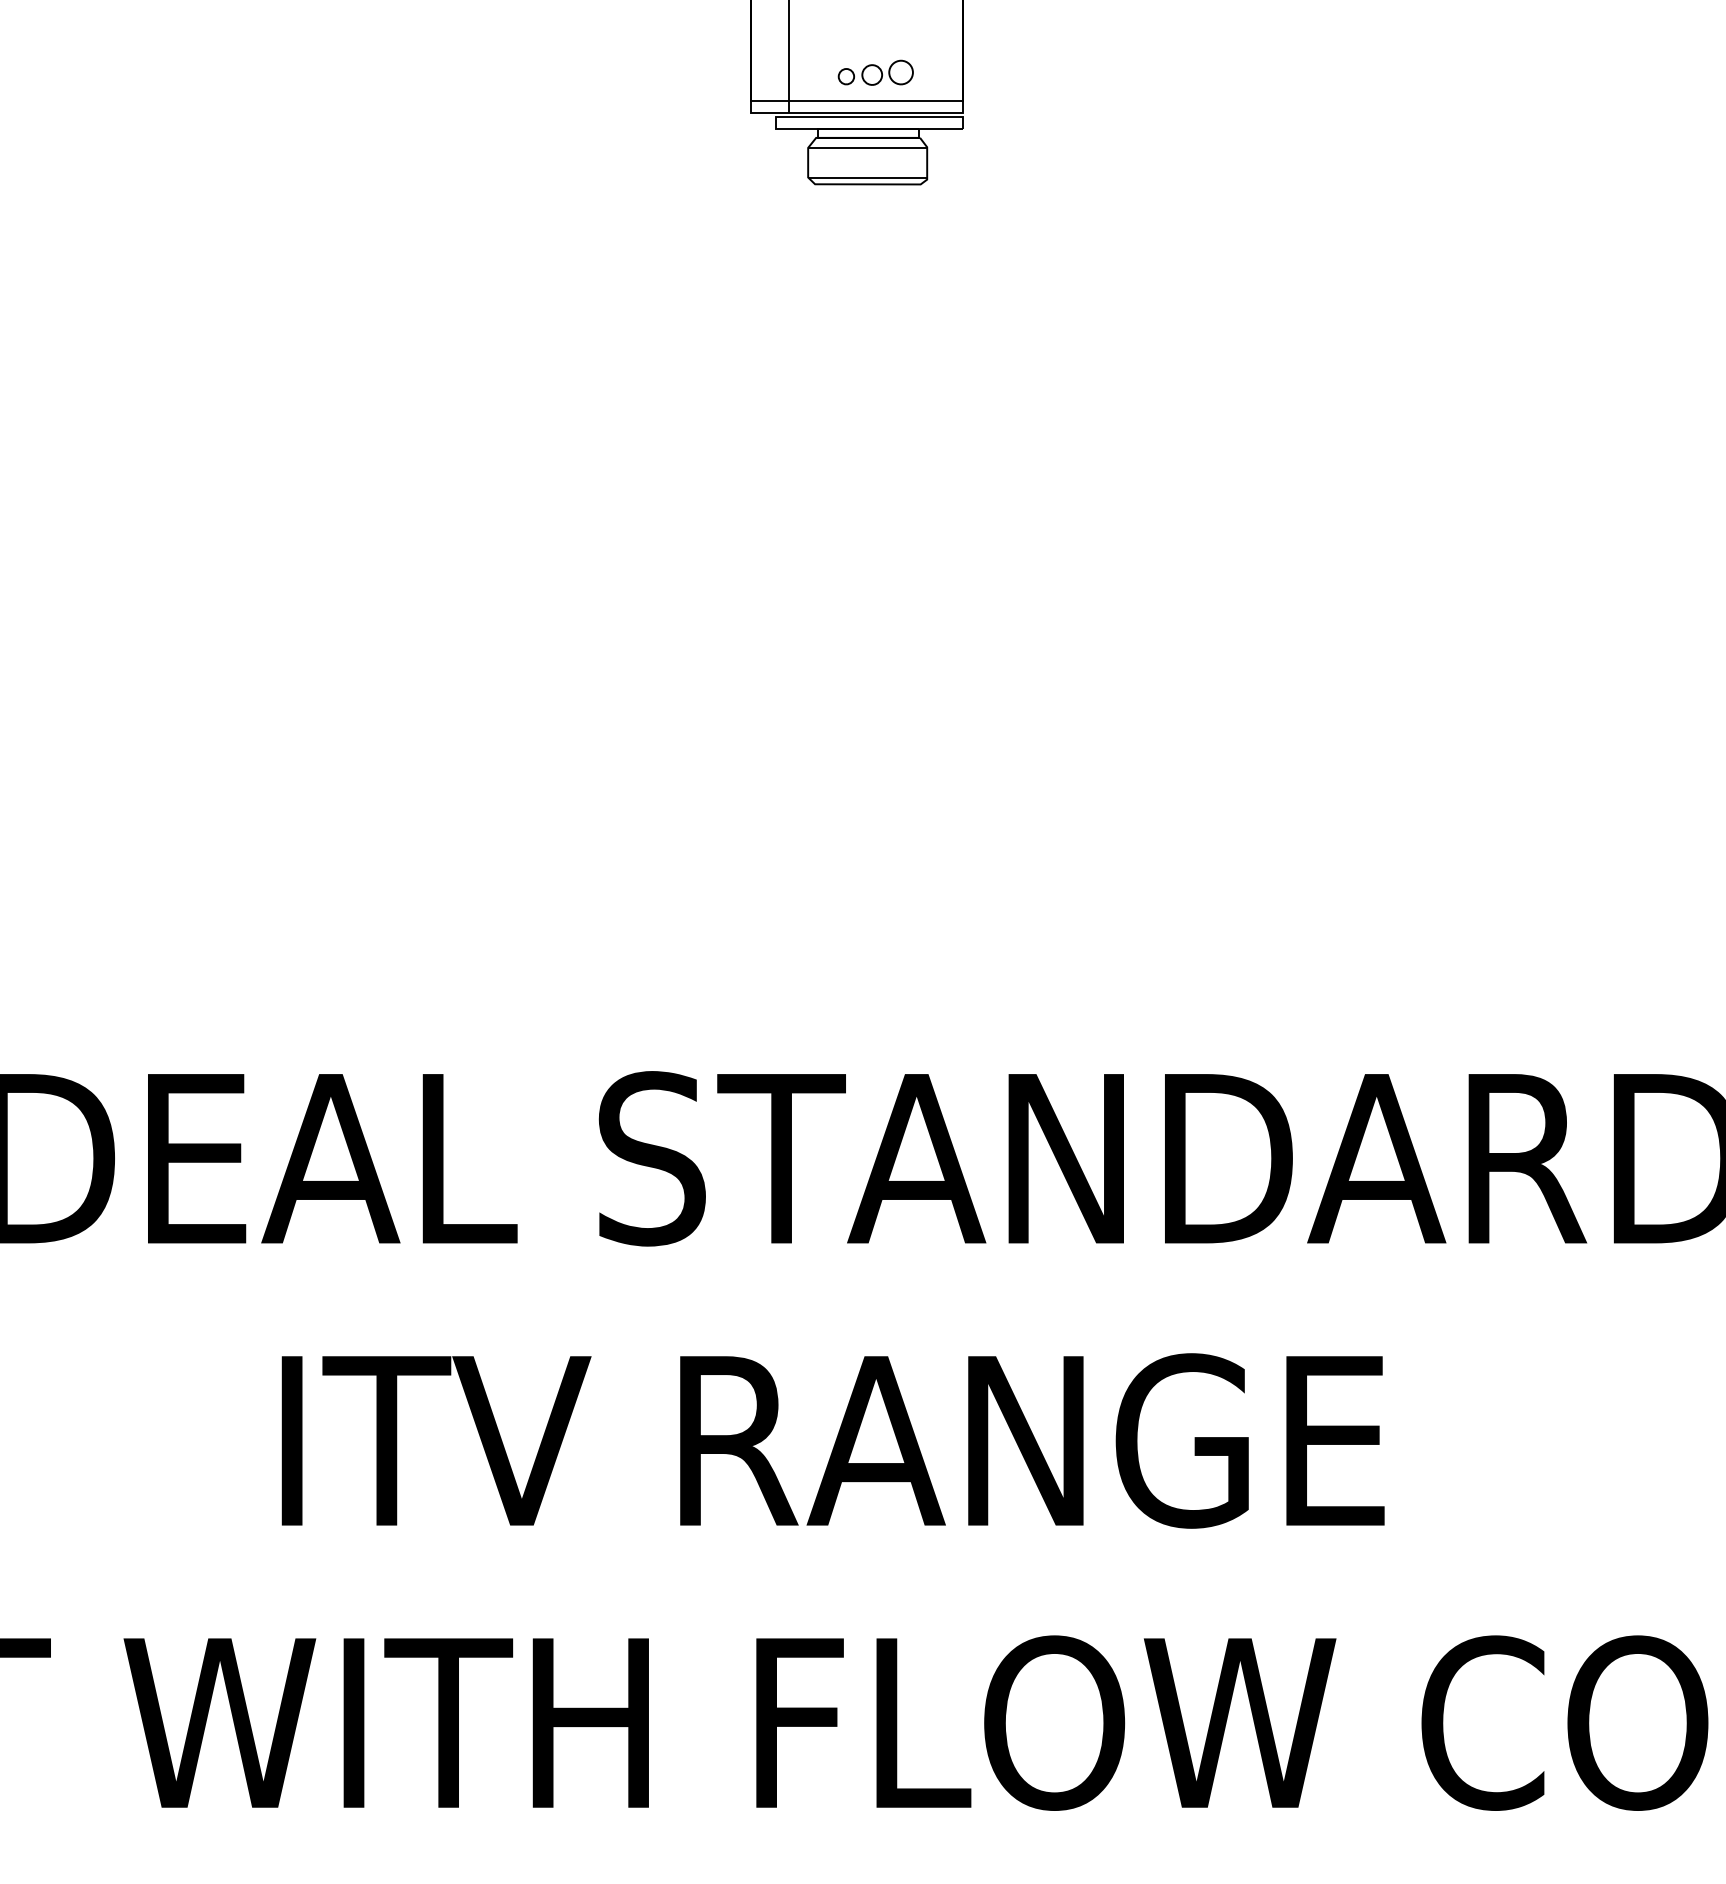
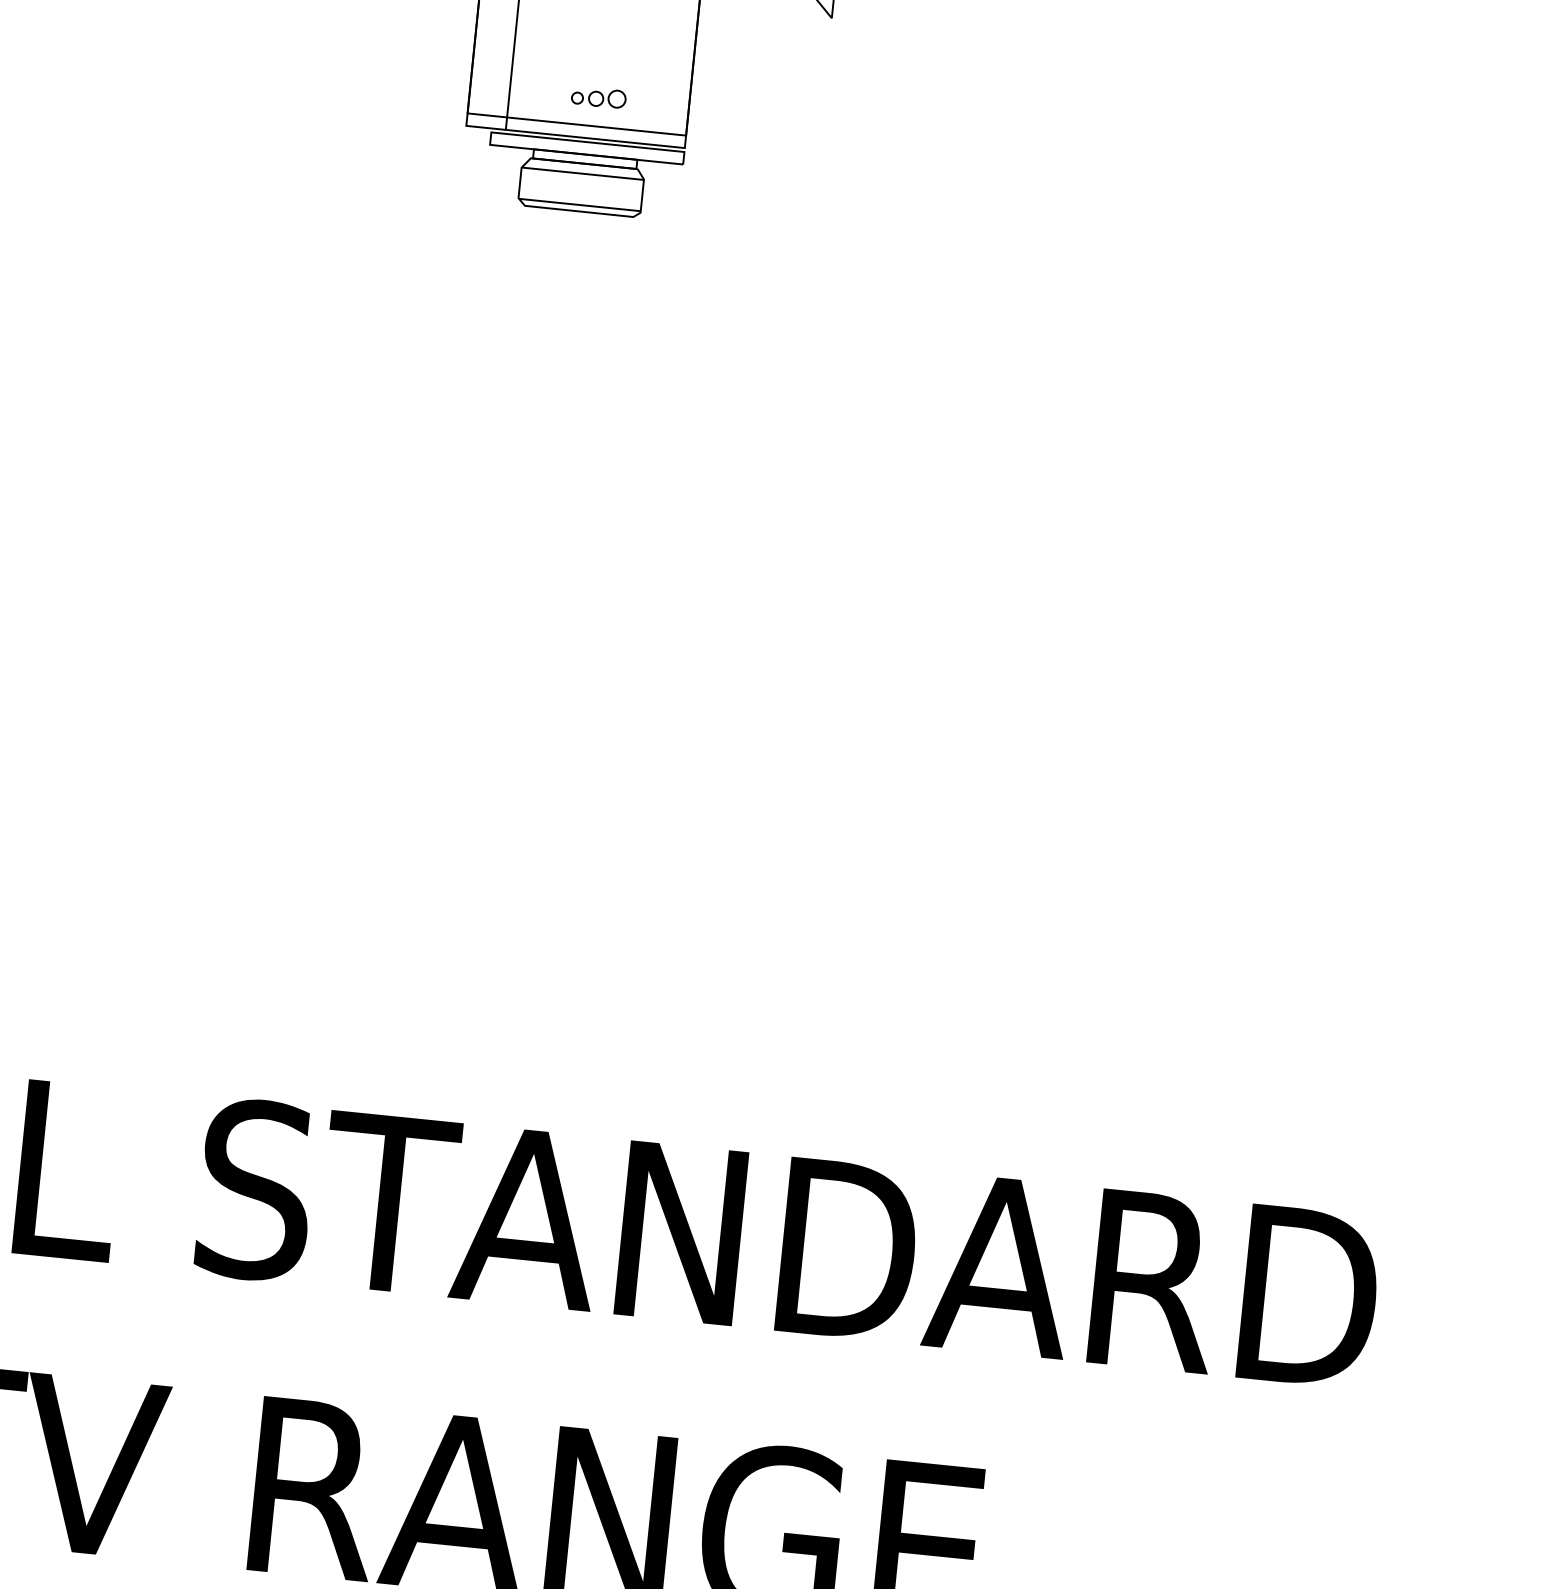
part: (875, 72) -> (598, 97), size x0.7

